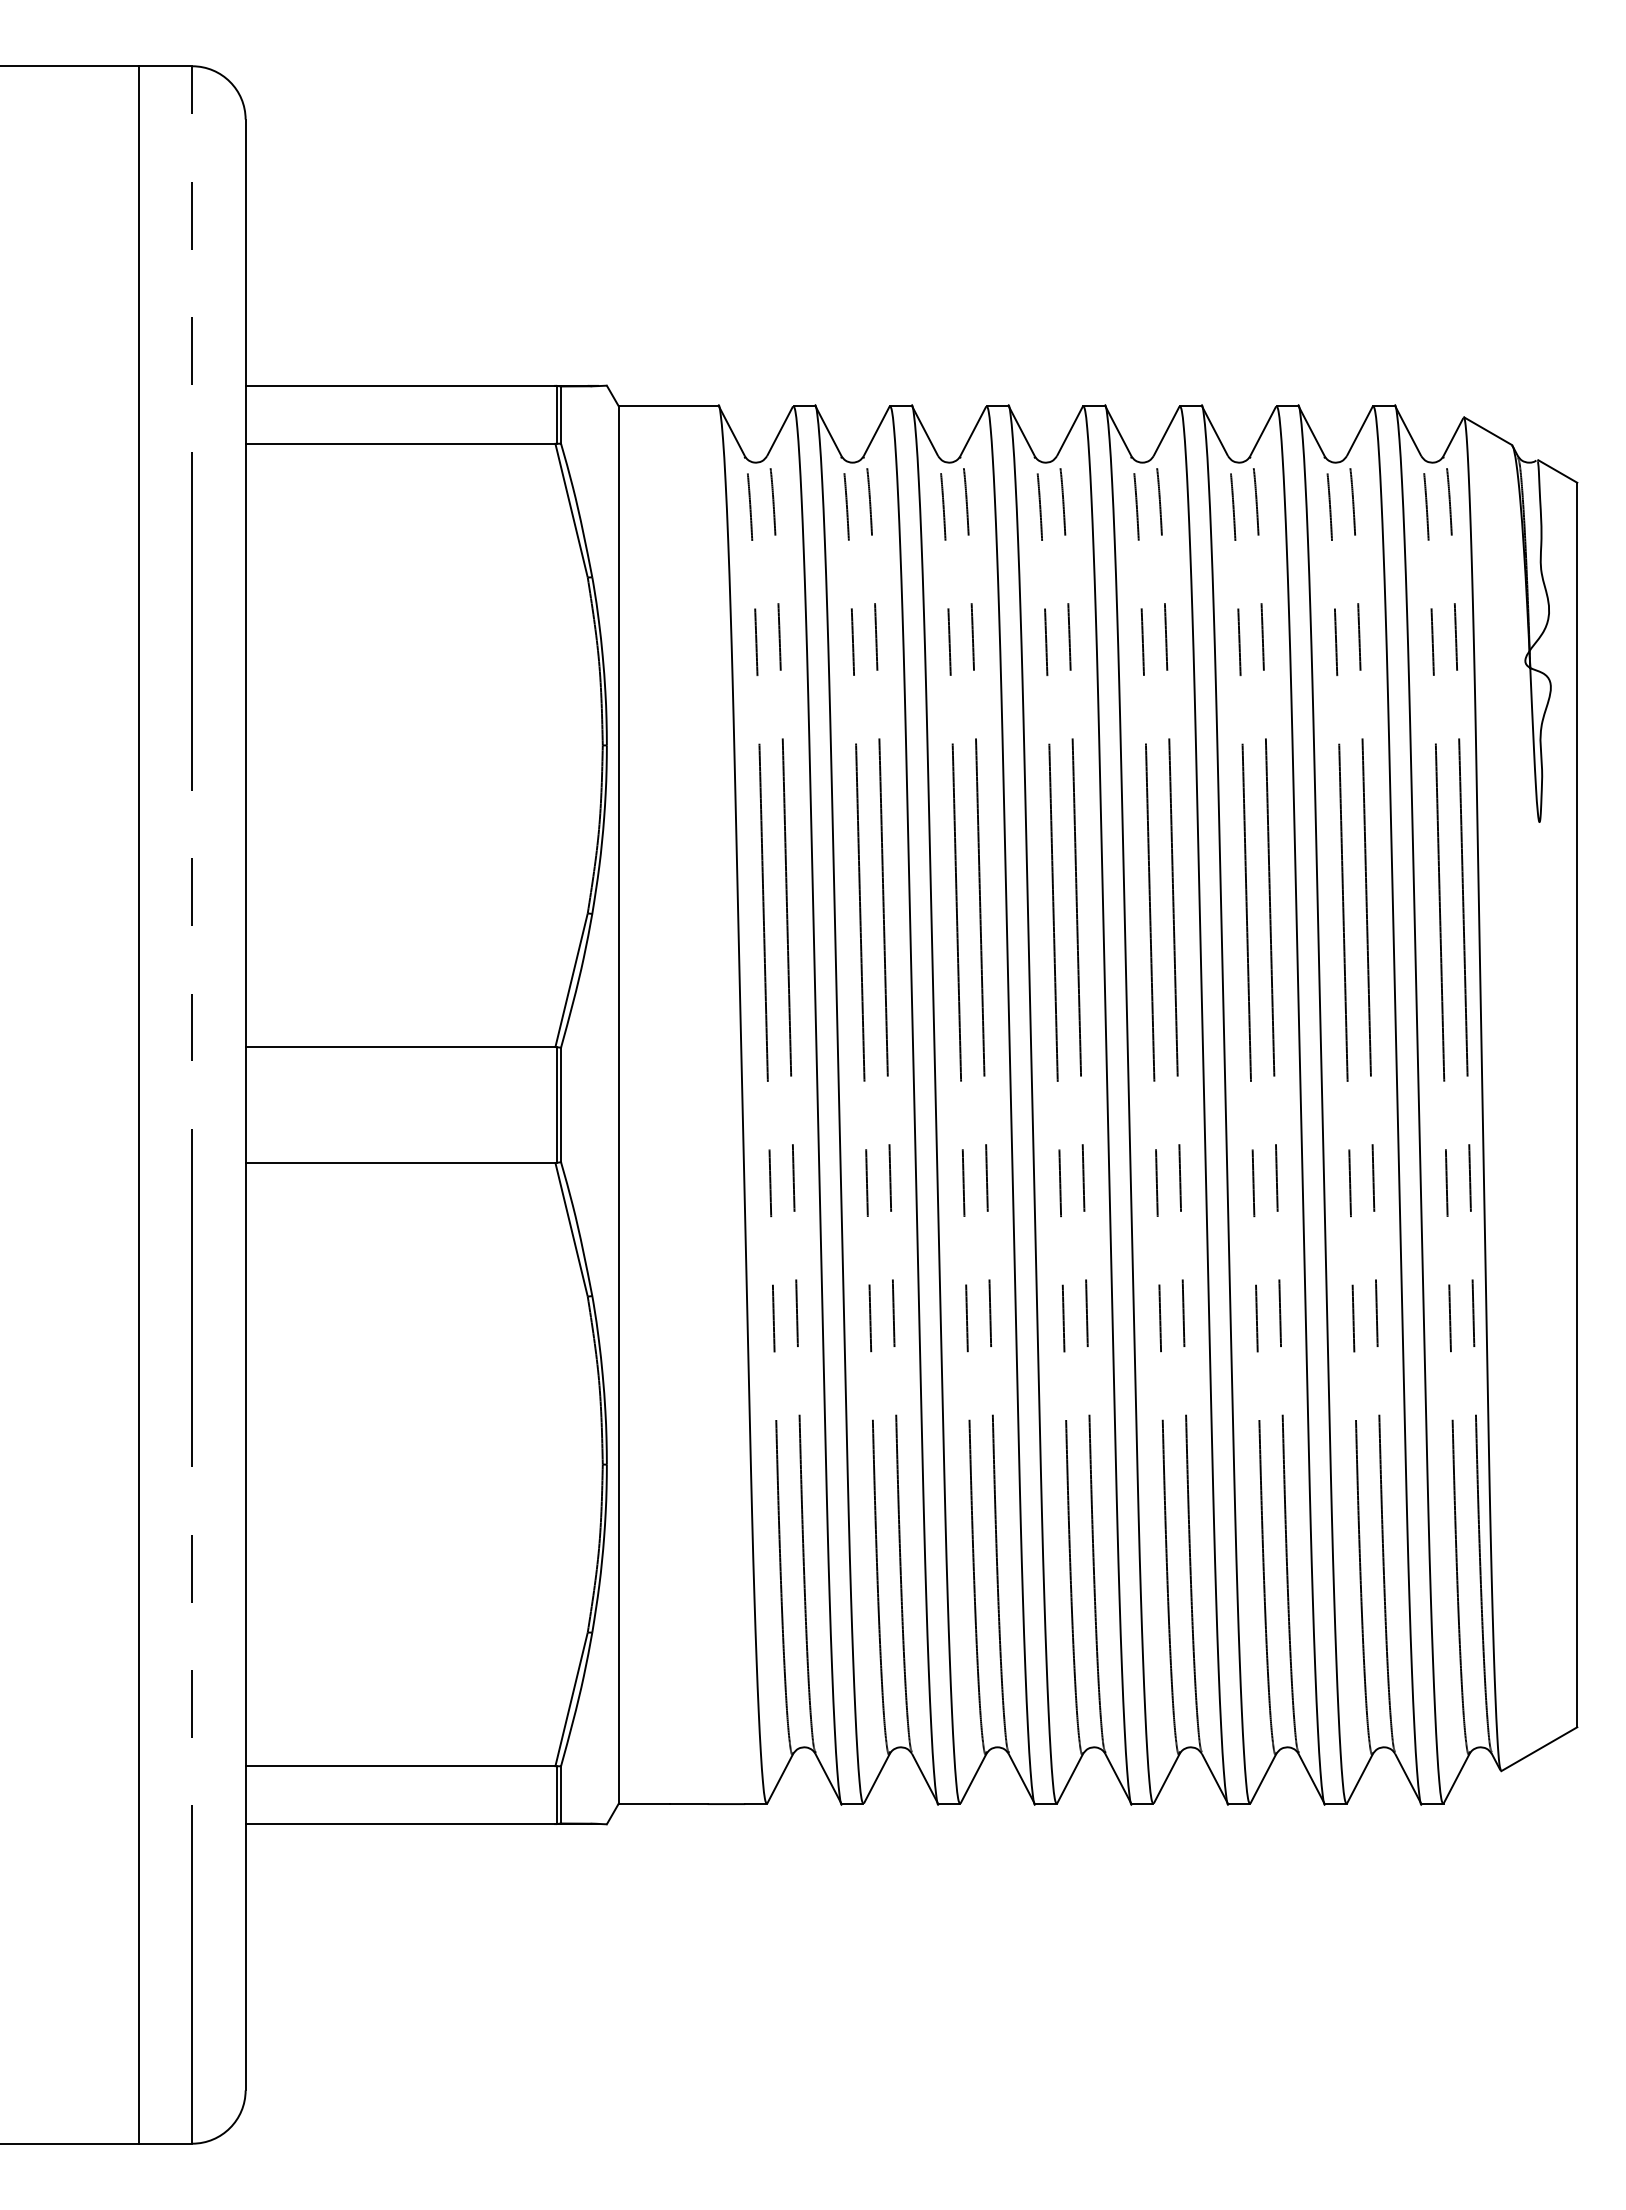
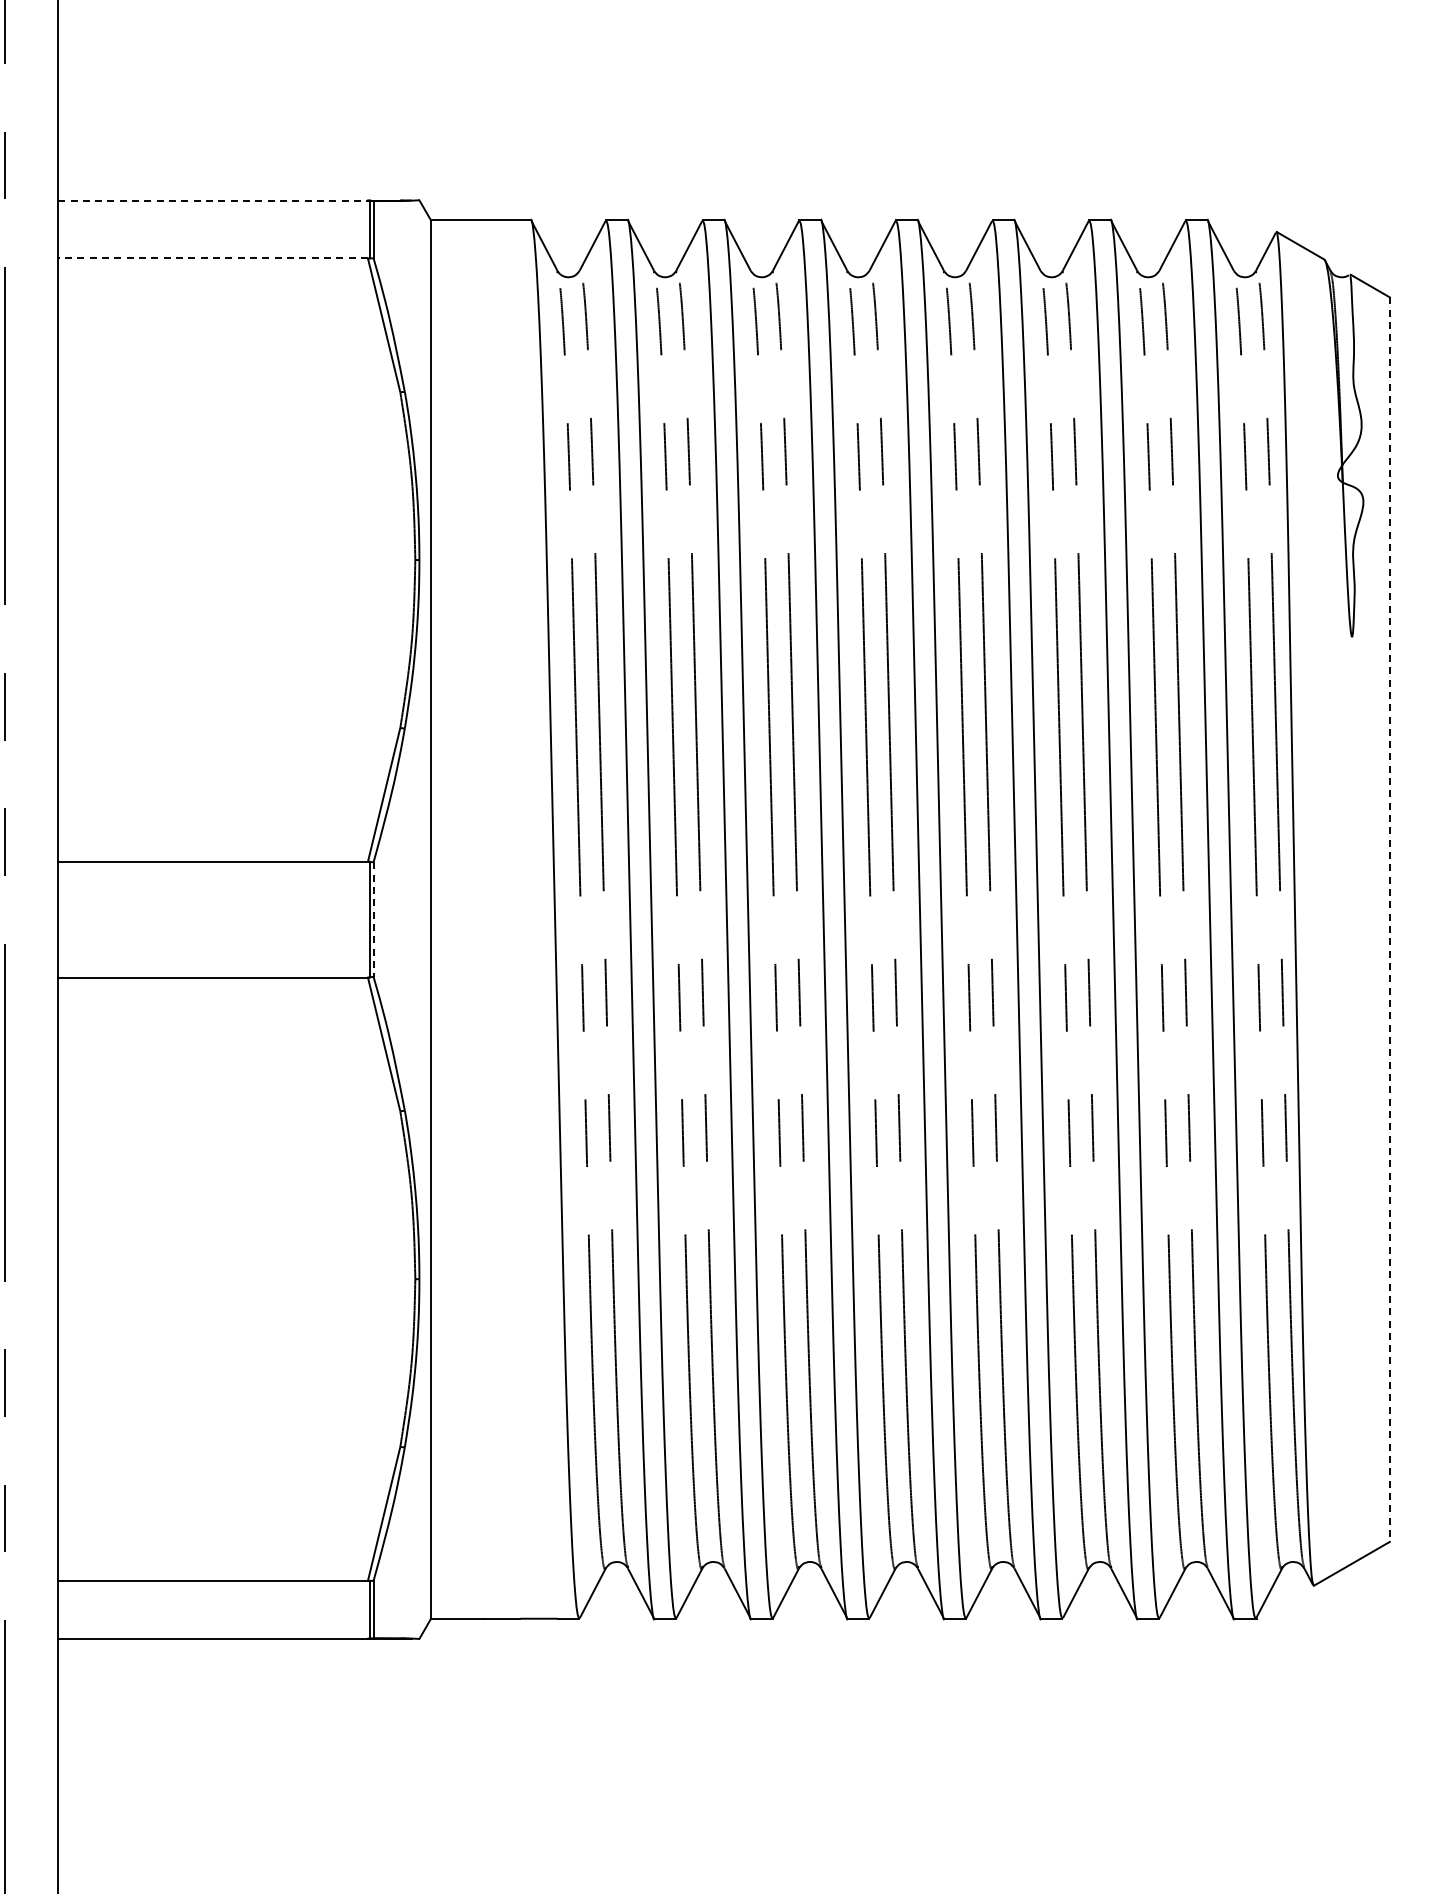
line: (400, 385) -> (213, 200), solid -> dashed
line: (400, 443) -> (213, 258), solid -> dashed
line: (561, 1105) -> (374, 920), solid -> dashed
line: (1577, 1105) -> (1390, 920), solid -> dashed

